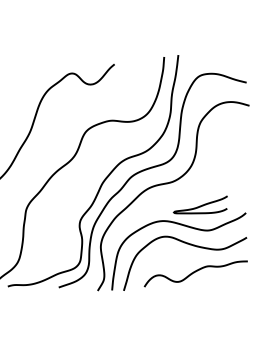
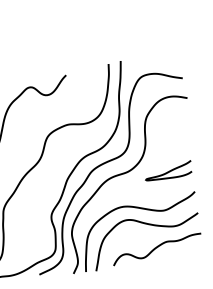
curve: (199, 205) -> (167, 171), moved

